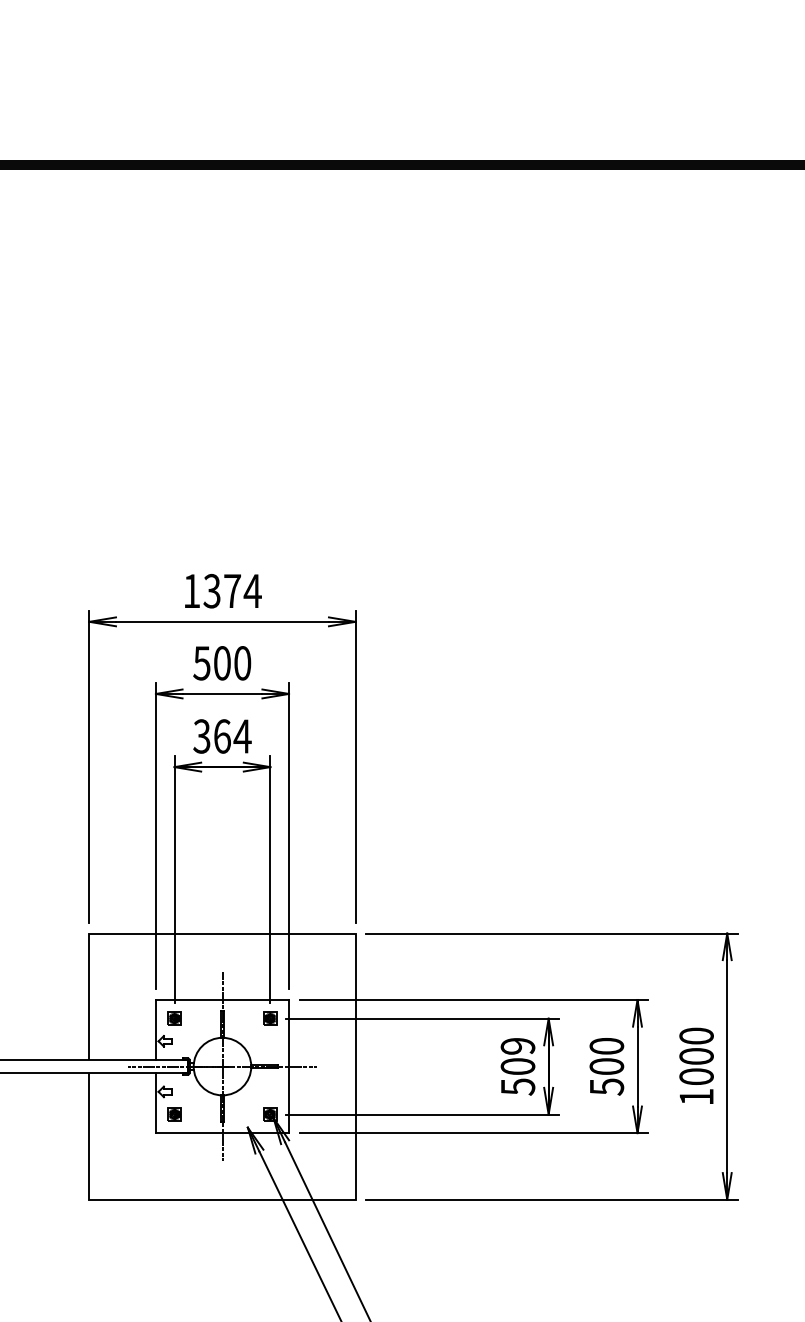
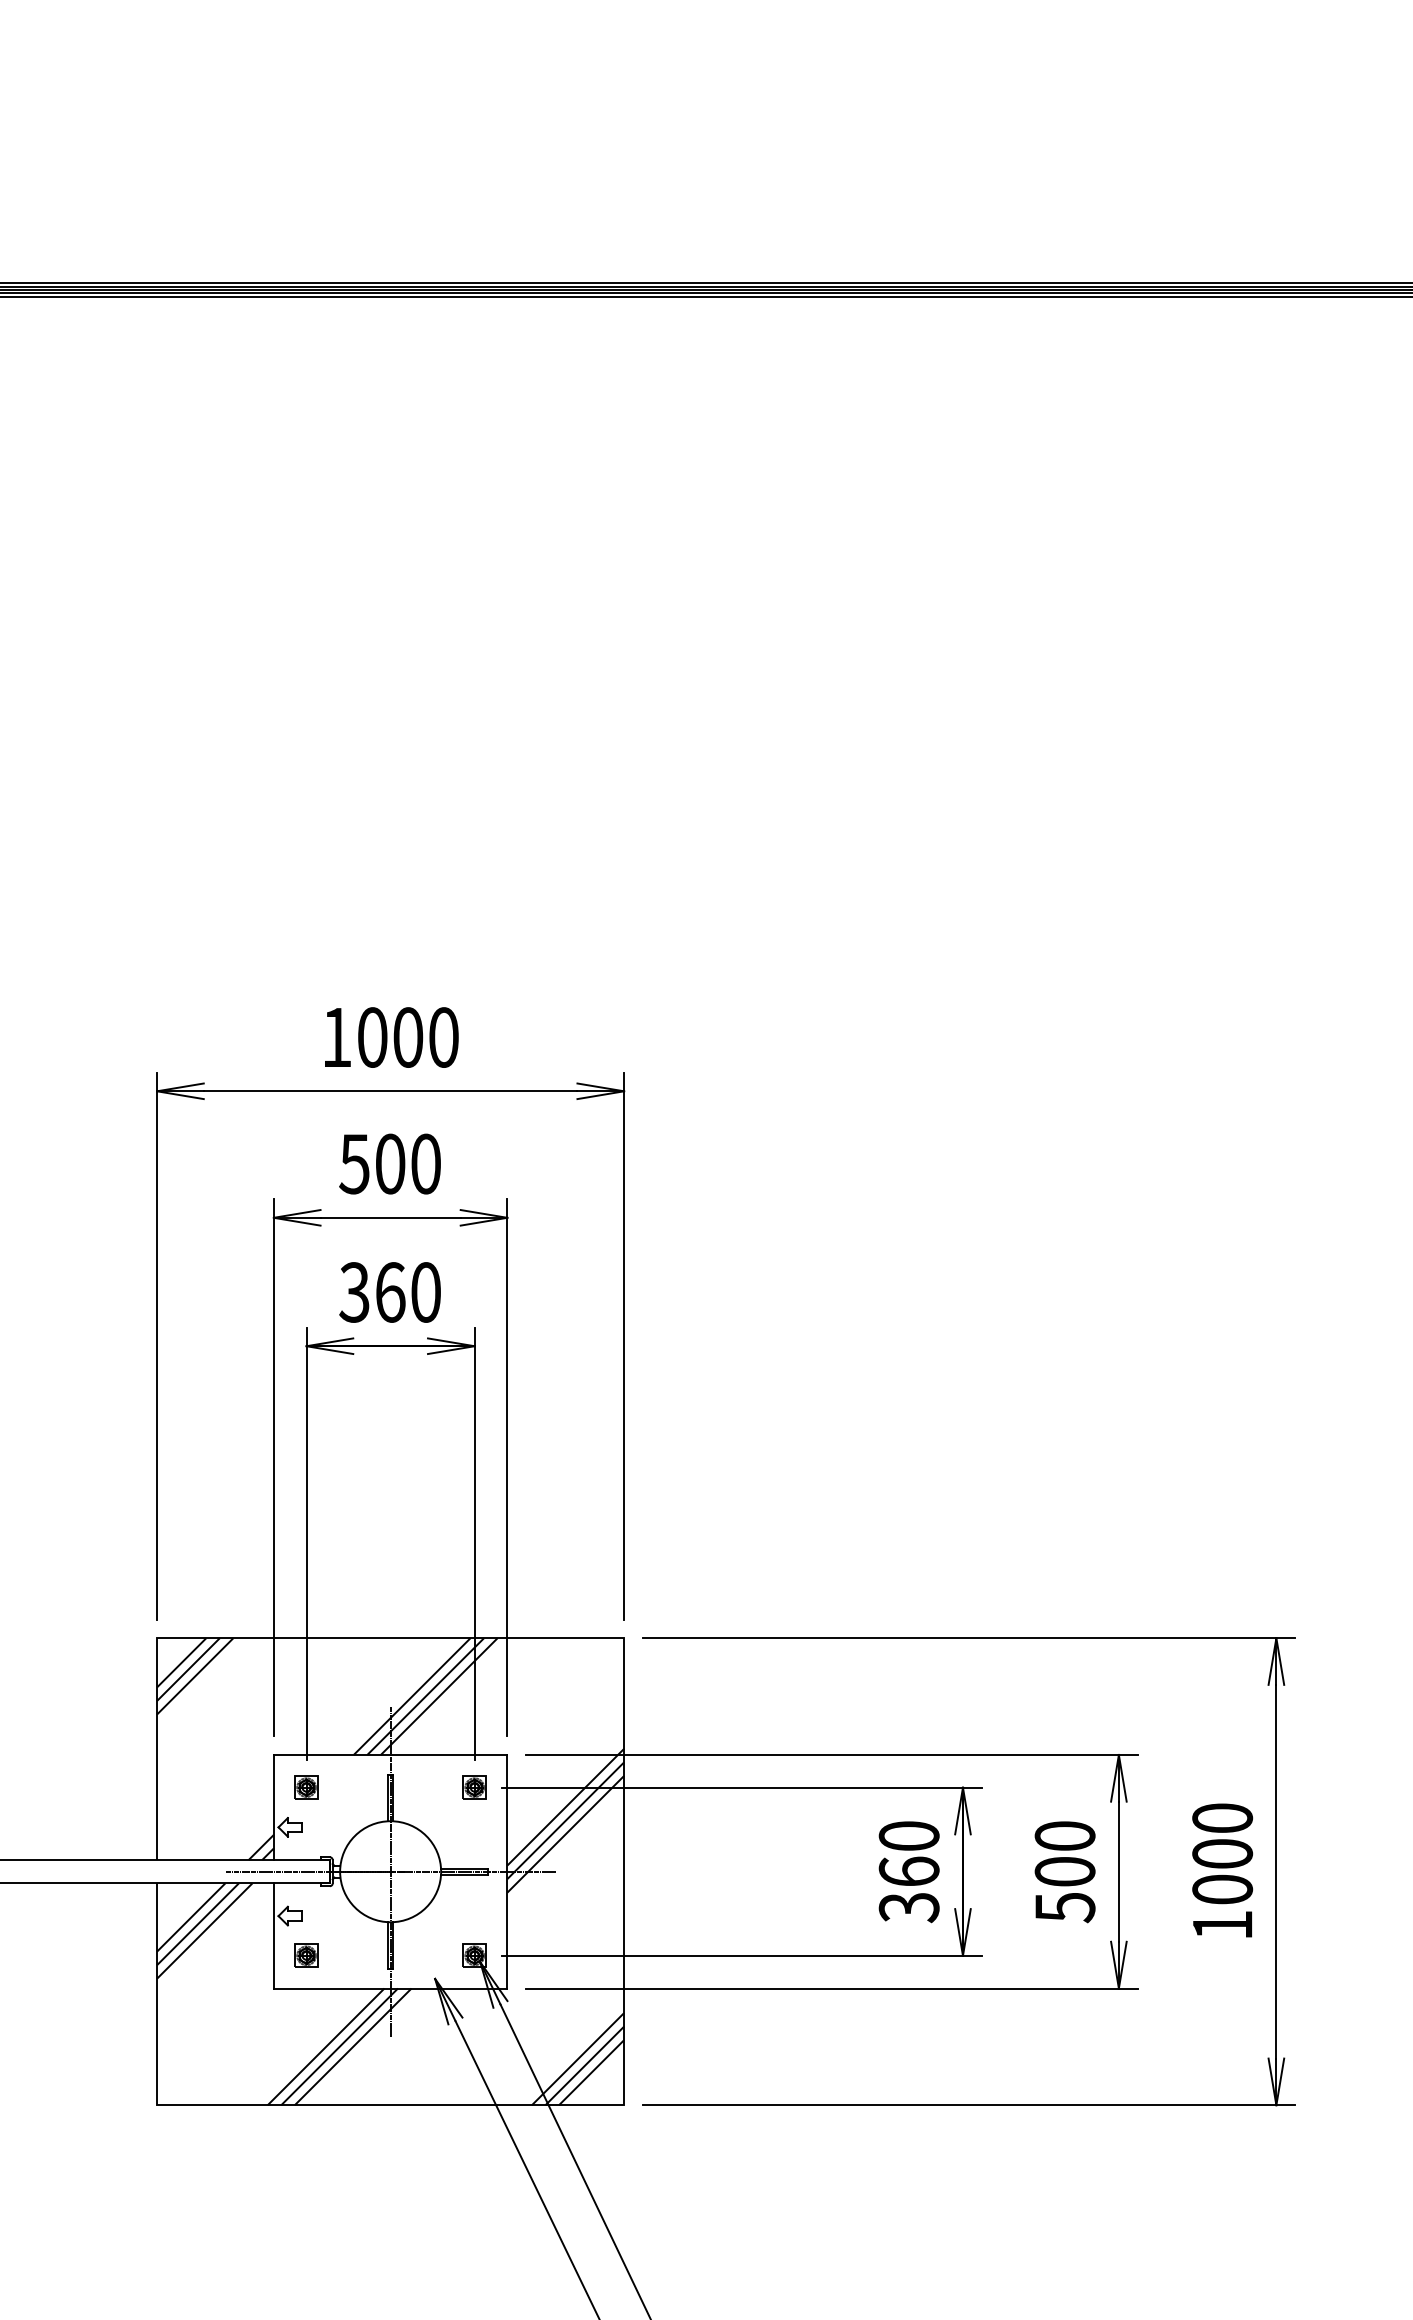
text: (232, 590) -> (408, 1036), 1374 -> 1000
text: (242, 736) -> (425, 1292), 364 -> 360
hatch: (222, 1066) -> (390, 1871), added
text: (517, 1066) -> (908, 1871), 509 -> 360

